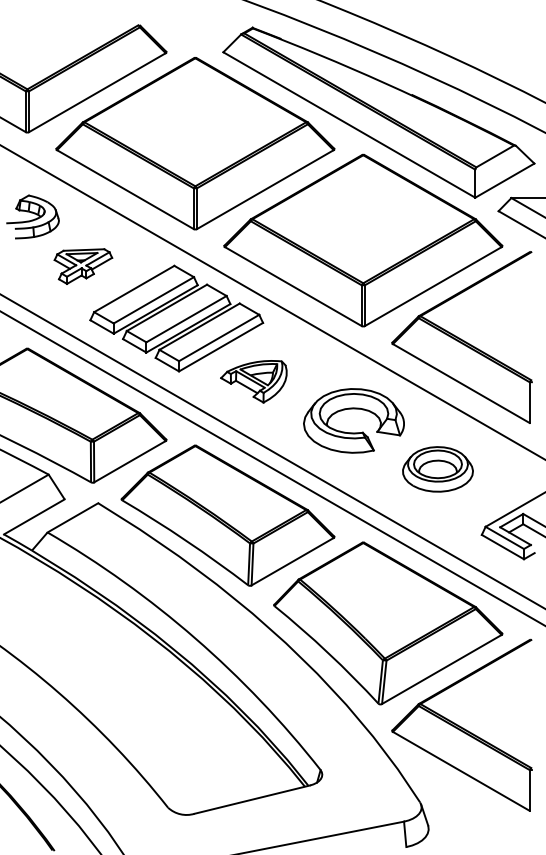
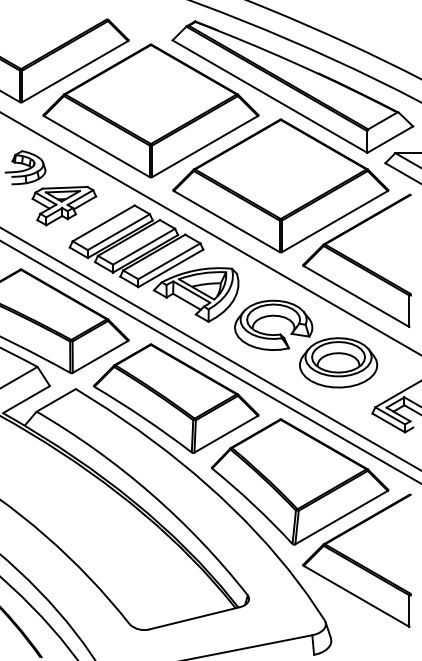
part: (83, 266) -> (64, 206), size x1.43
part: (253, 381) -> (195, 294), size x1.67
part: (437, 469) -> (338, 362), size x1.43

